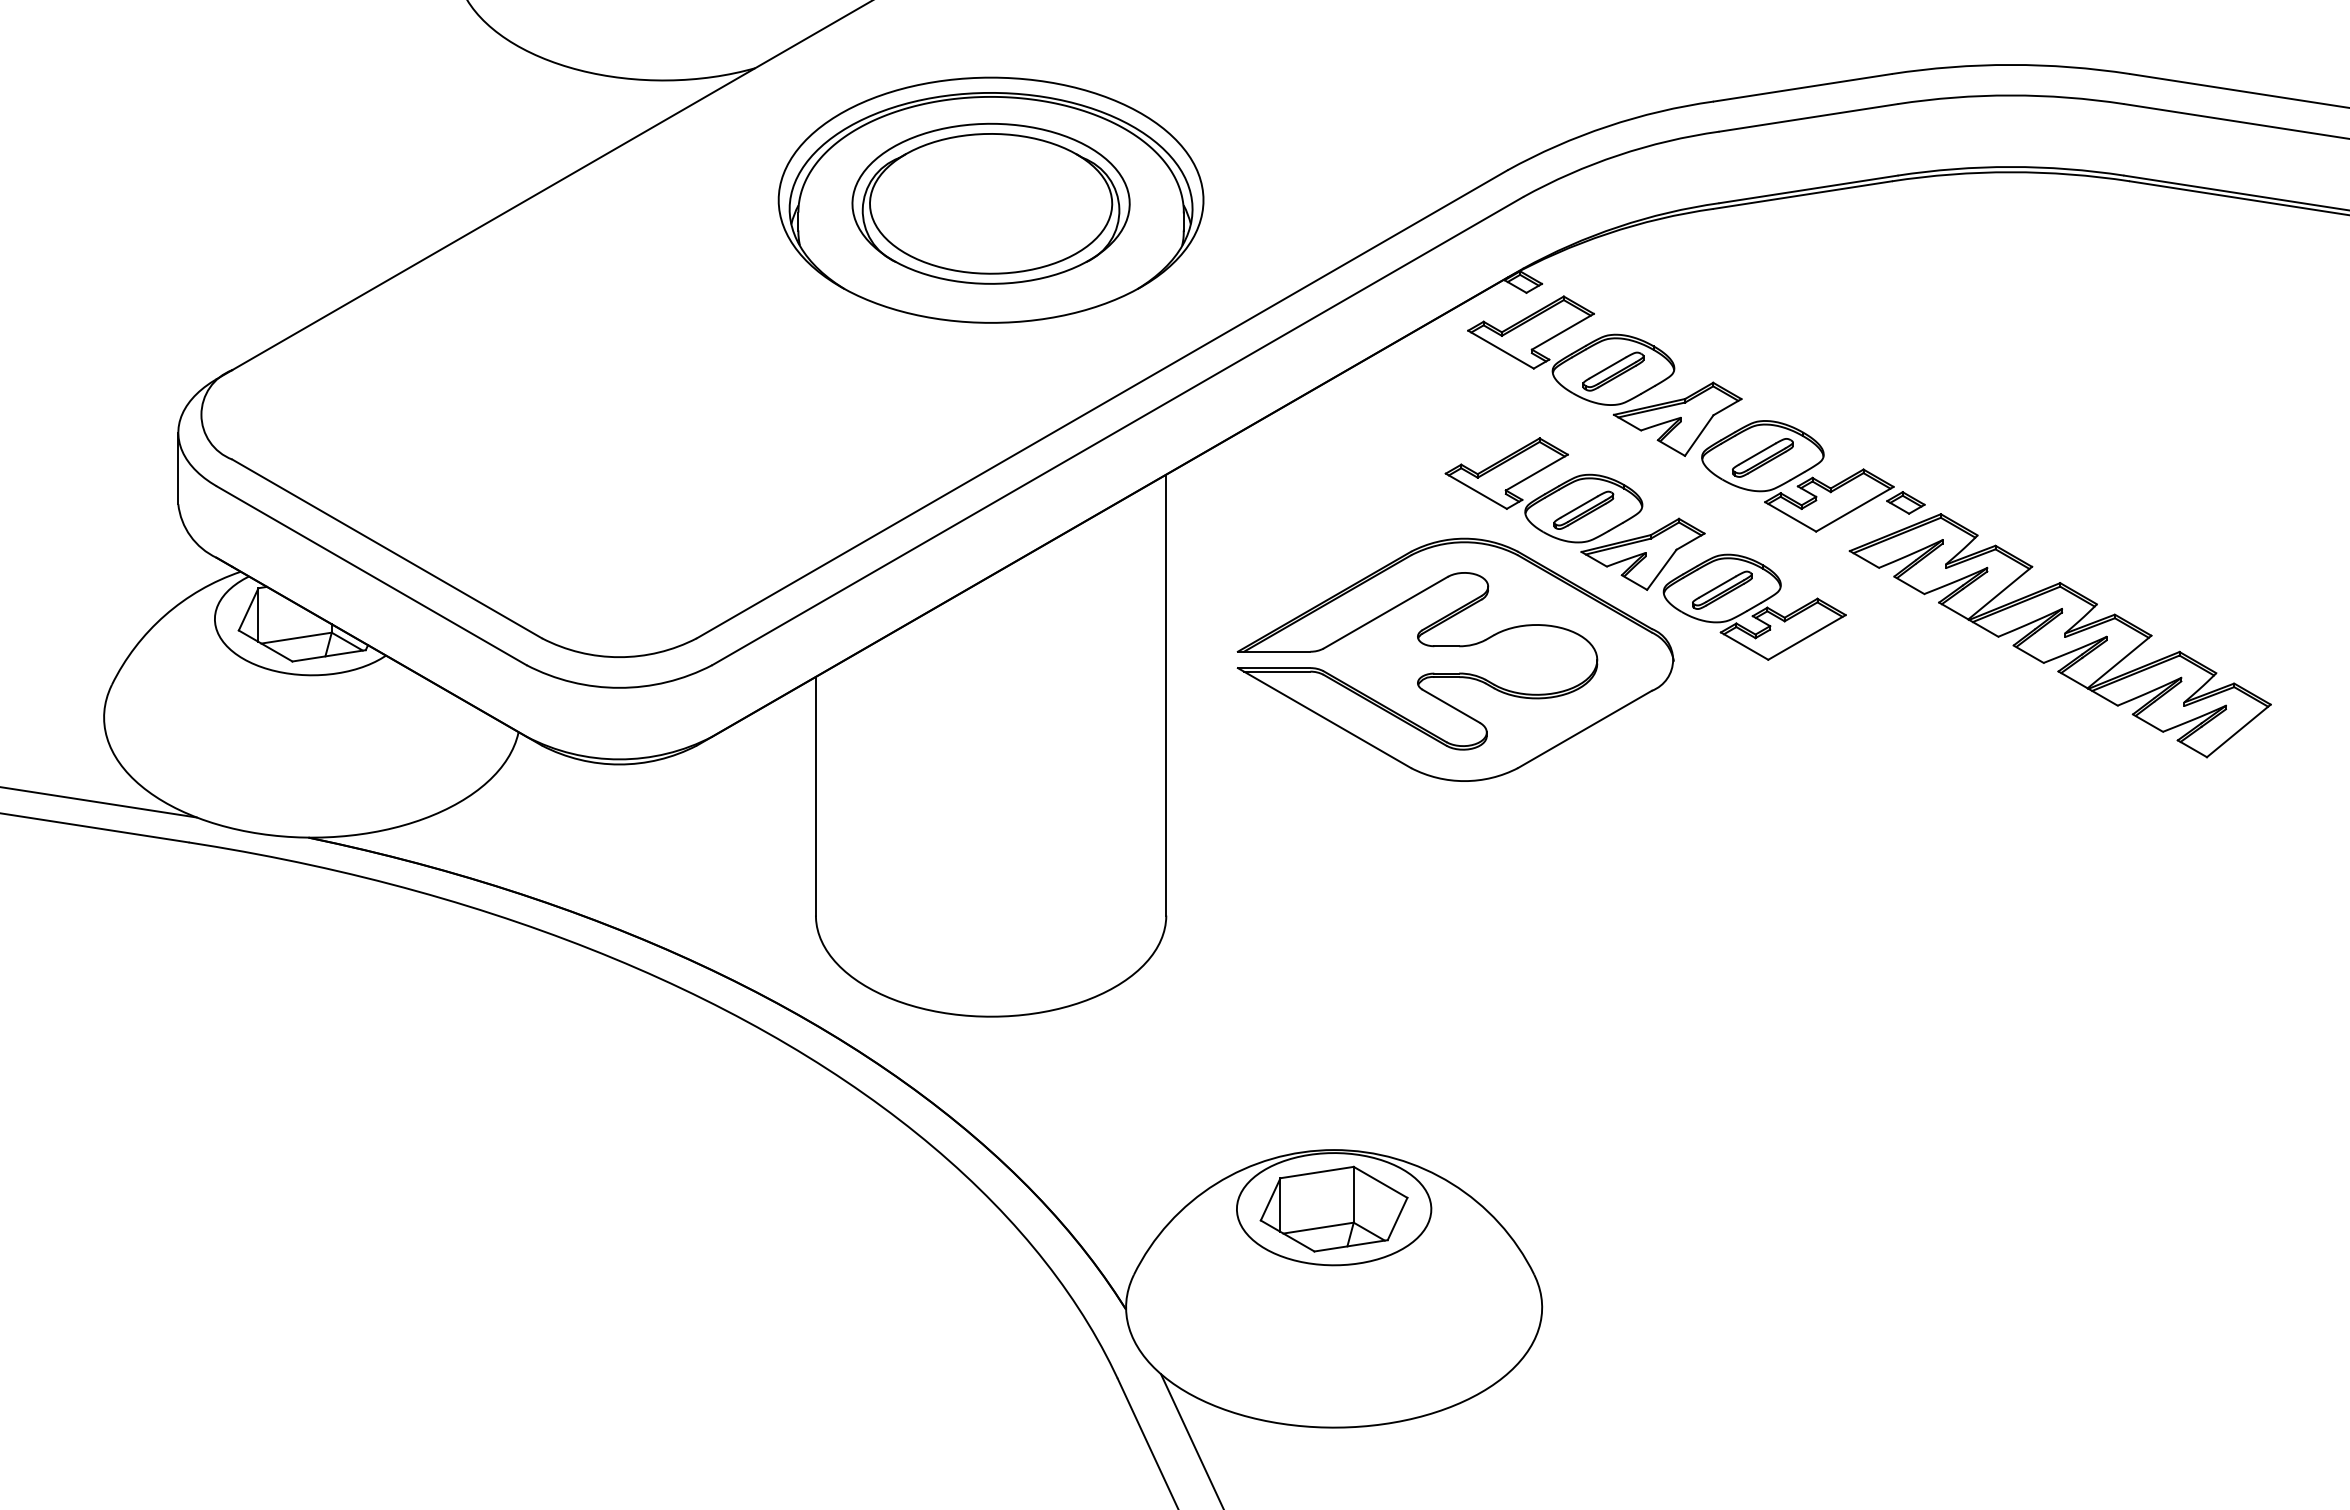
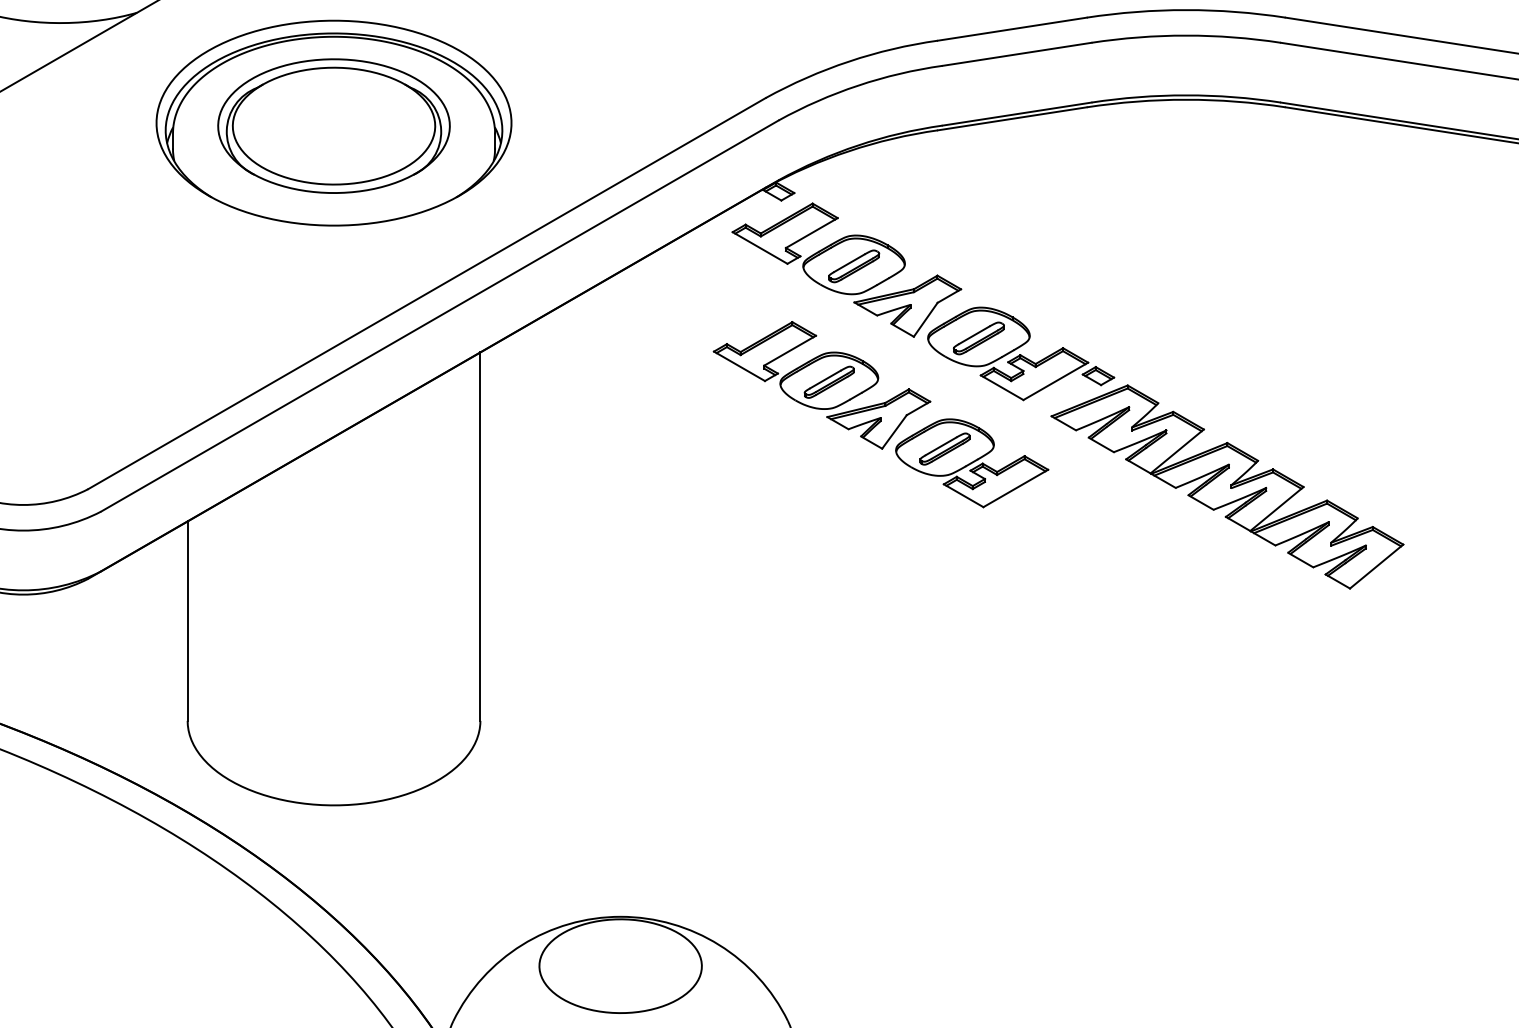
part: (1459, 647) -> (725, 496), removed
part: (1333, 1208) -> (620, 965), removed

